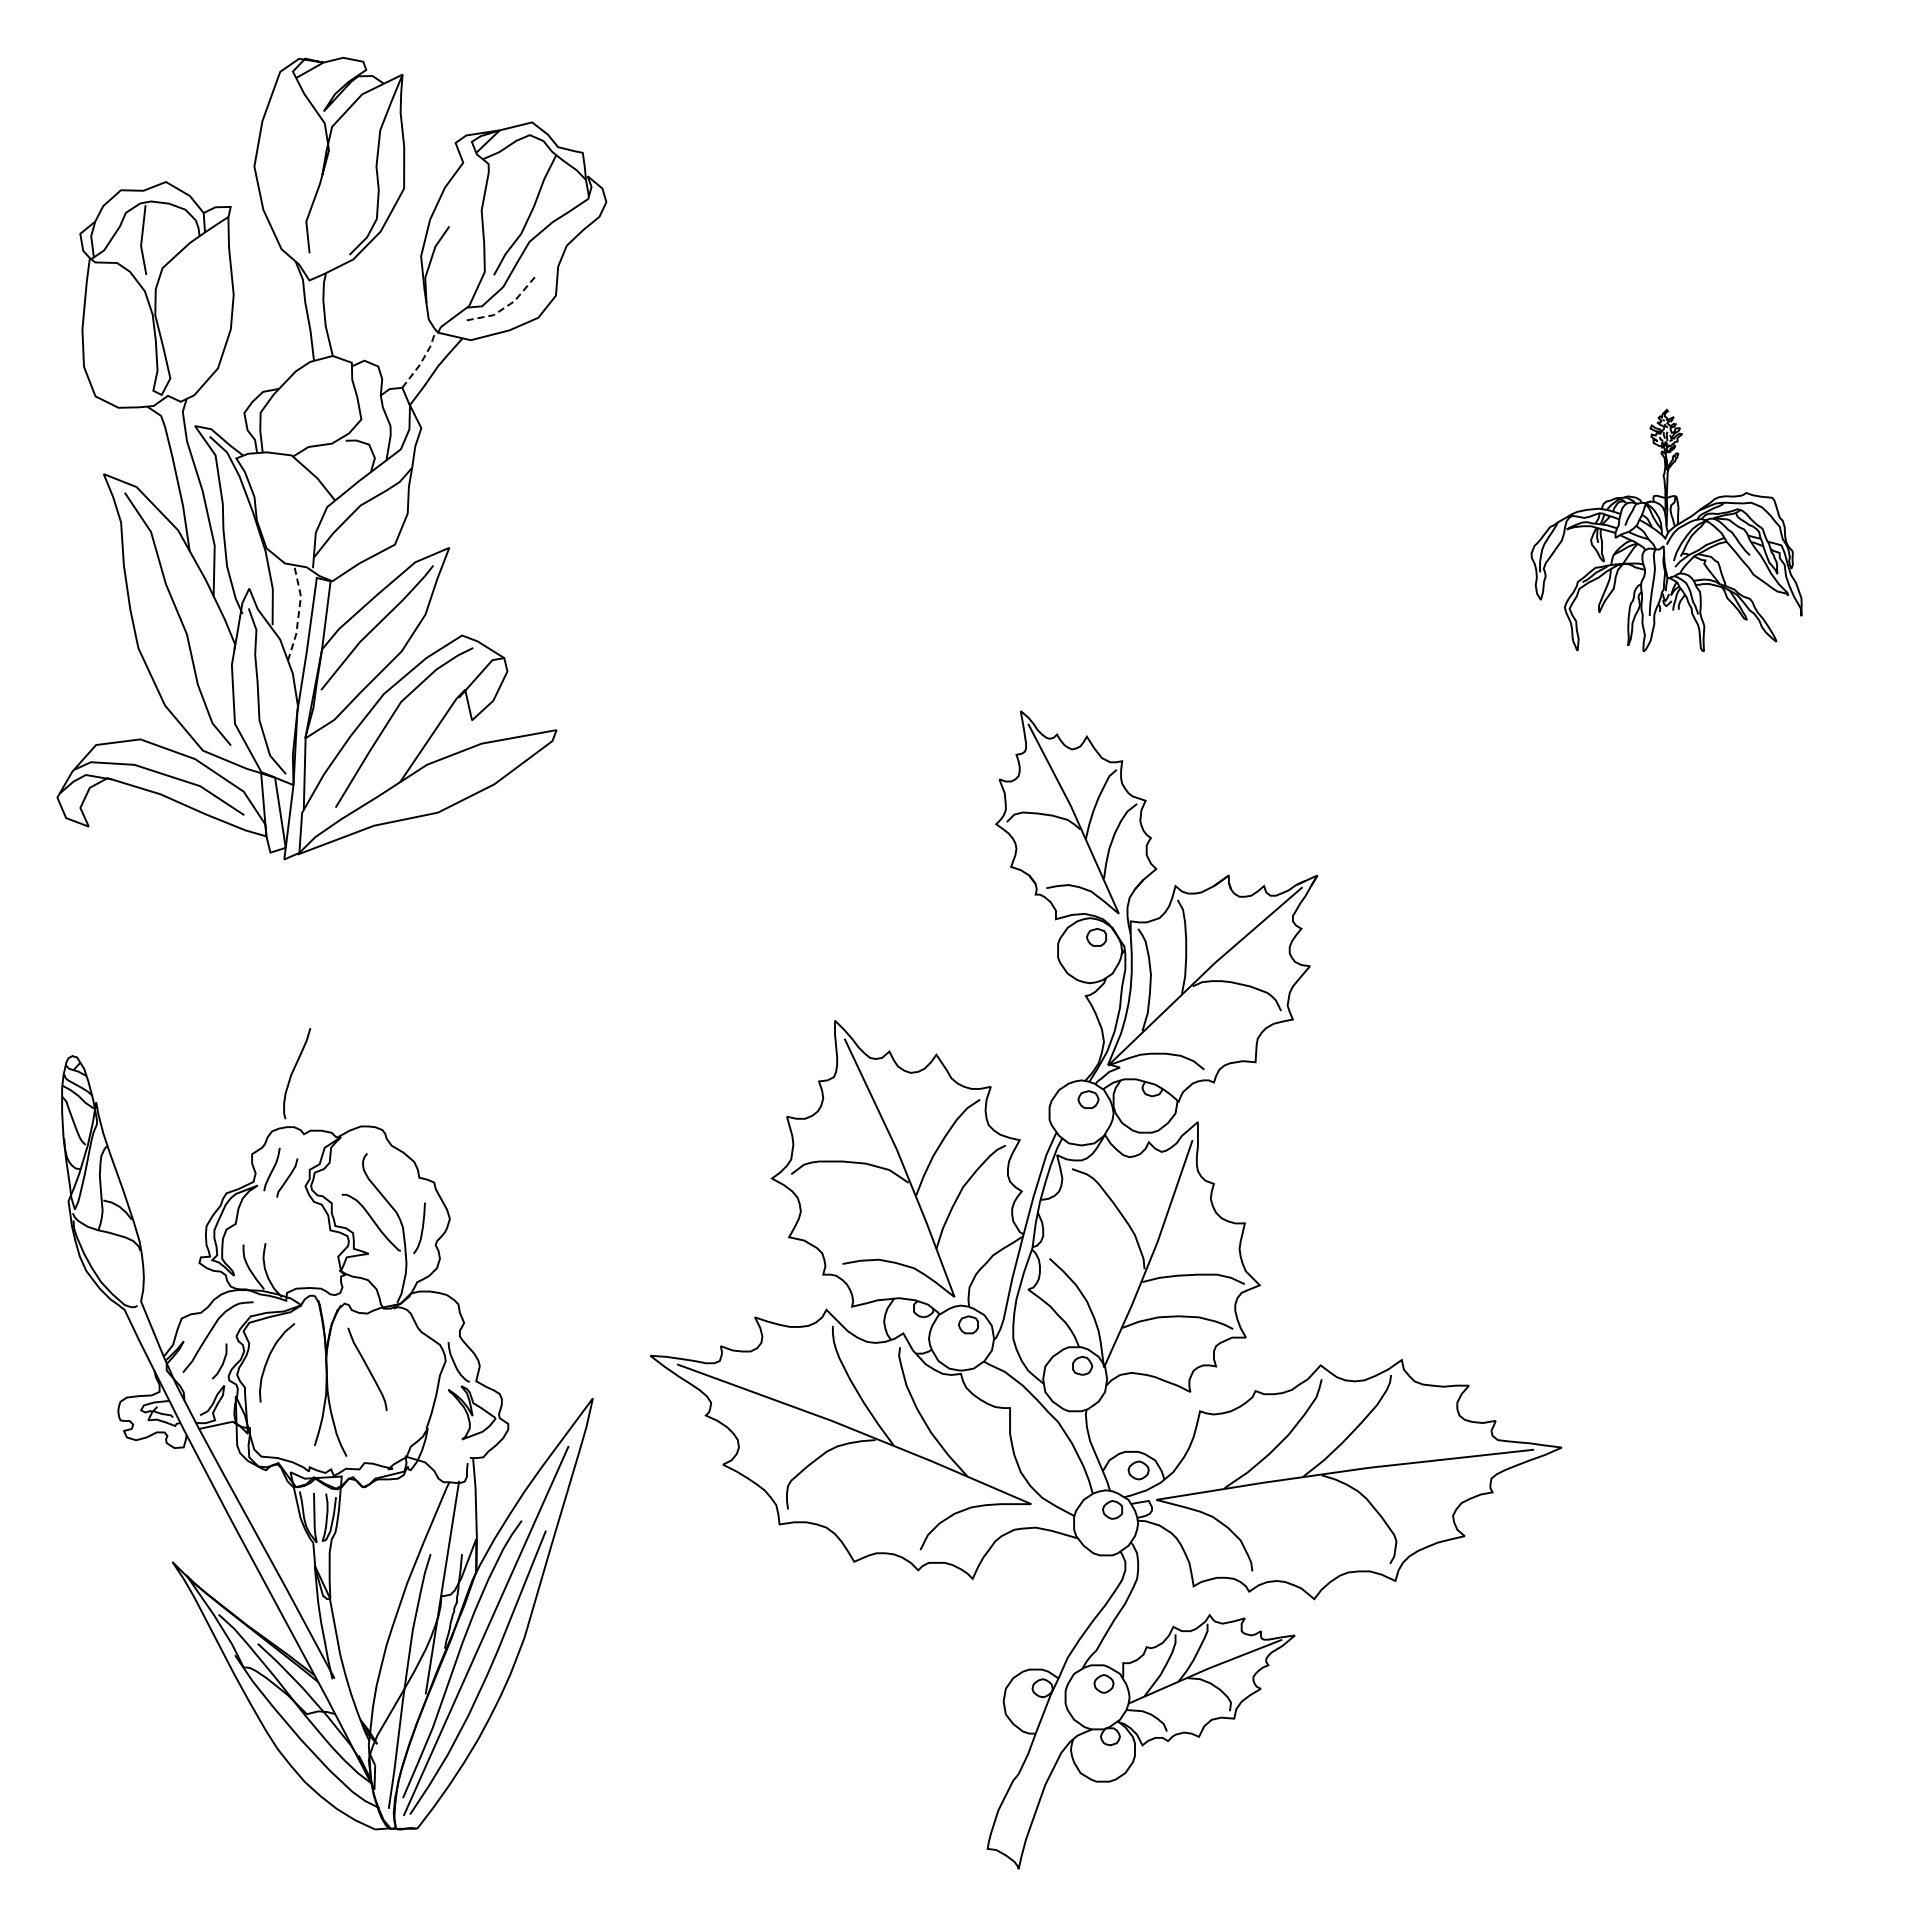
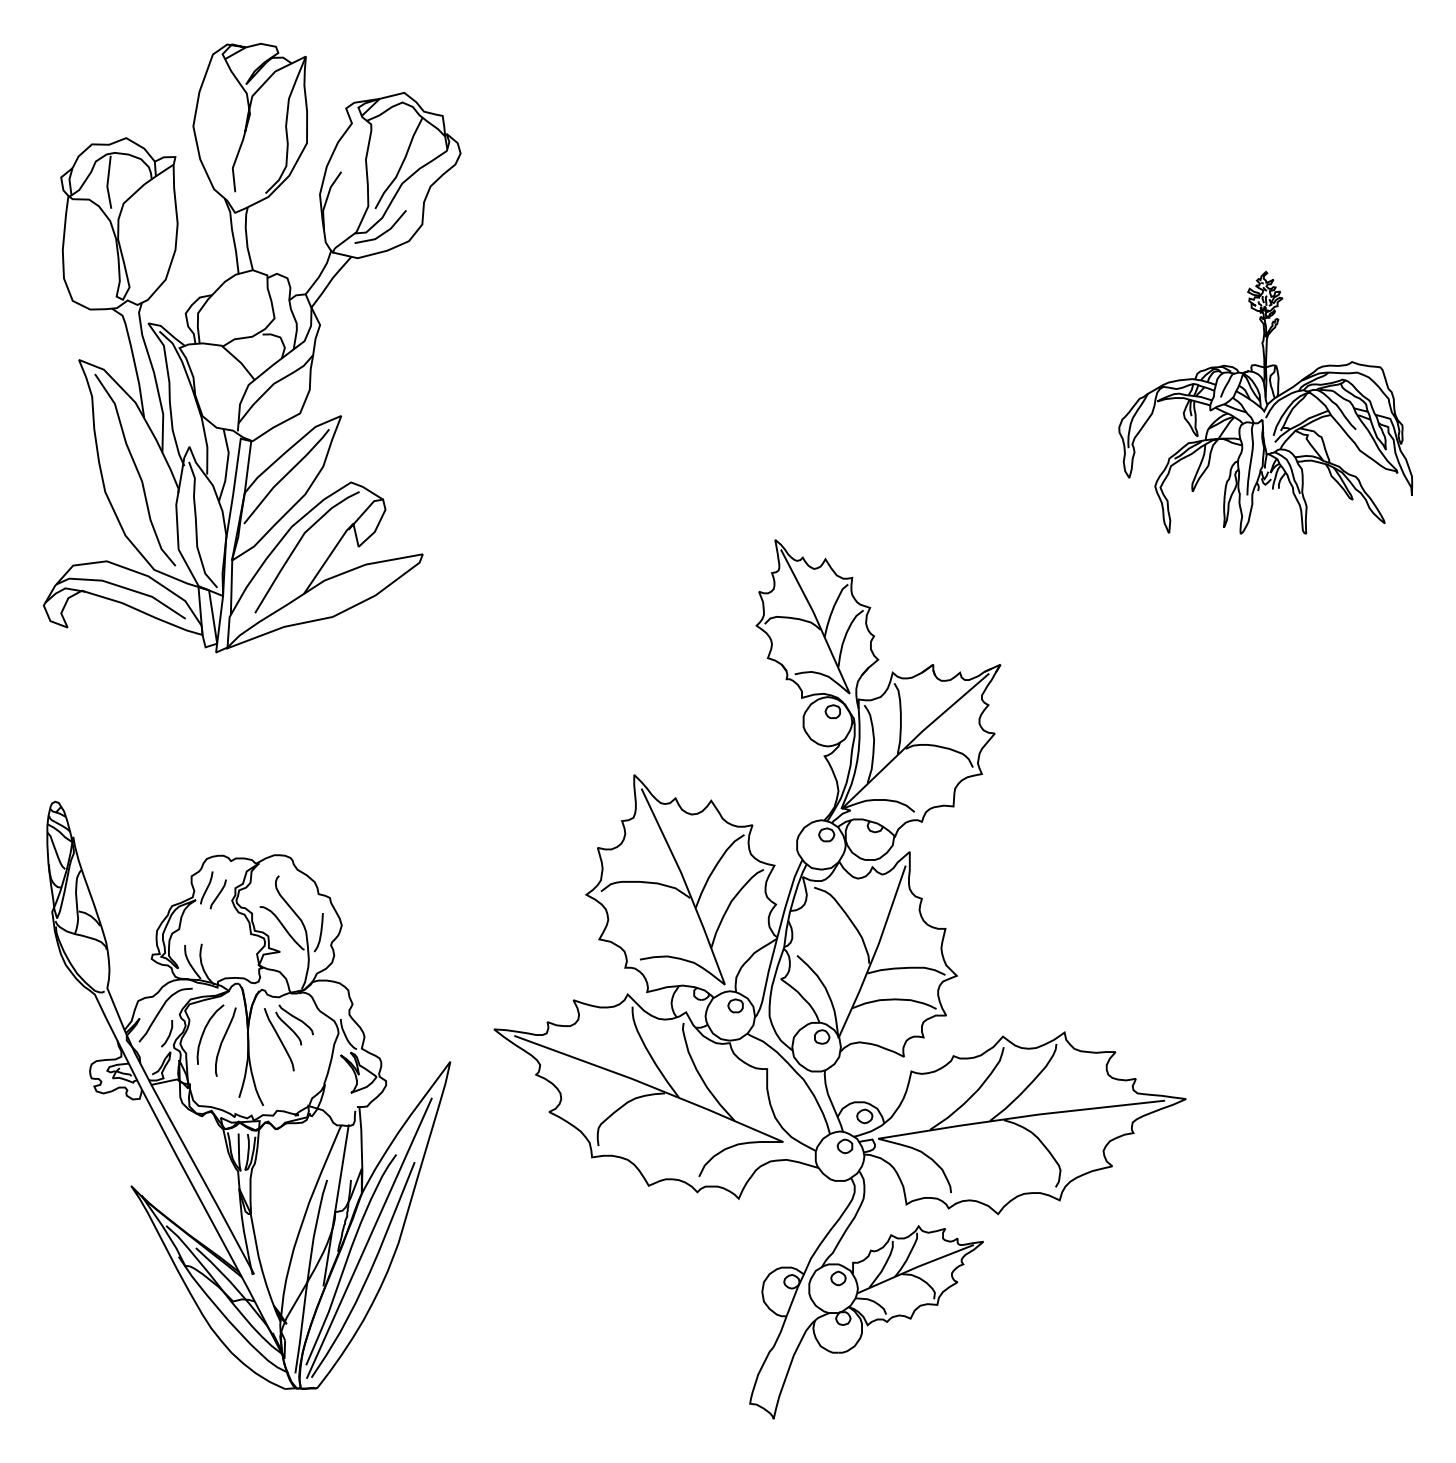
line: (506, 306) -> (384, 232), dashed -> solid
line: (422, 359) -> (321, 272), dashed -> solid
part: (1666, 530) -> (1265, 402), size x1.43
line: (298, 613) -> (226, 465), dashed -> solid
curve: (293, 1072) -> (223, 1041), moved
part: (382, 1353) -> (290, 1027), added

